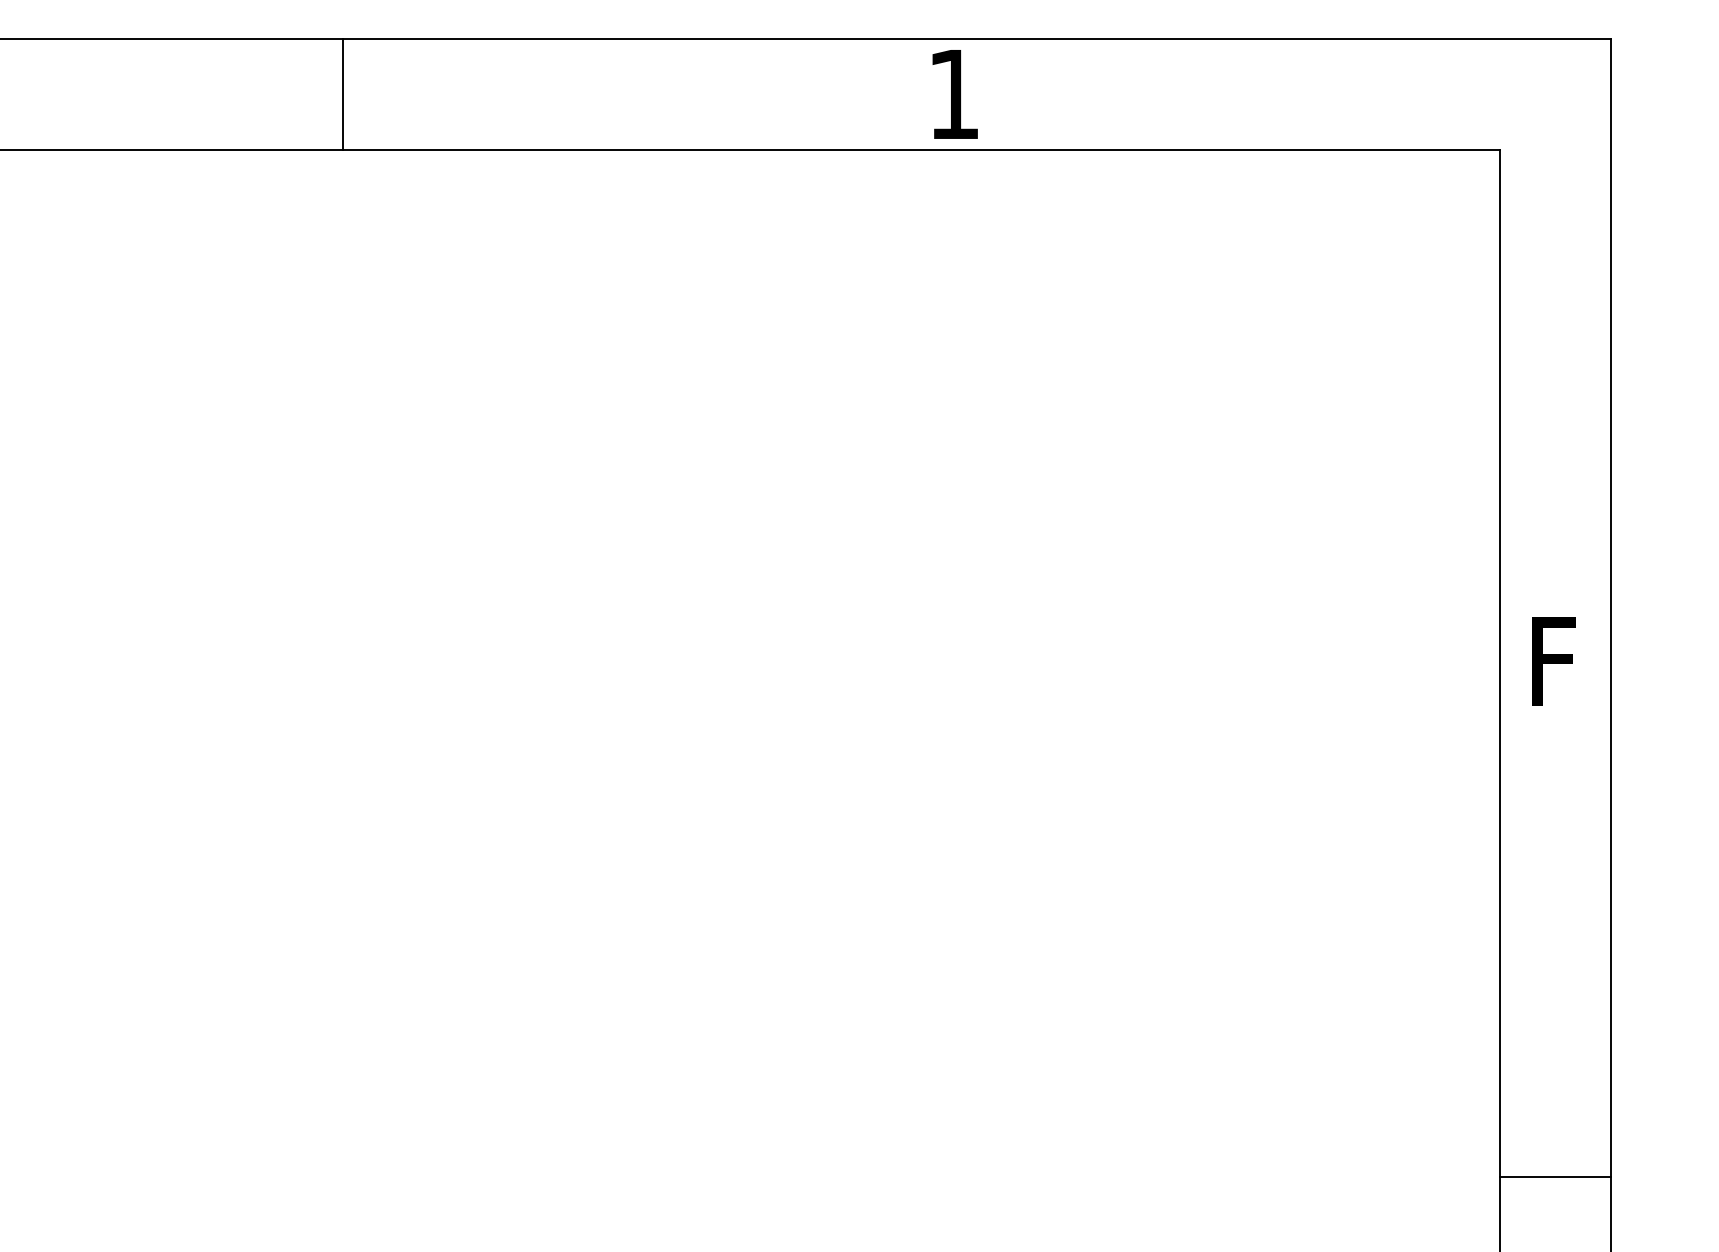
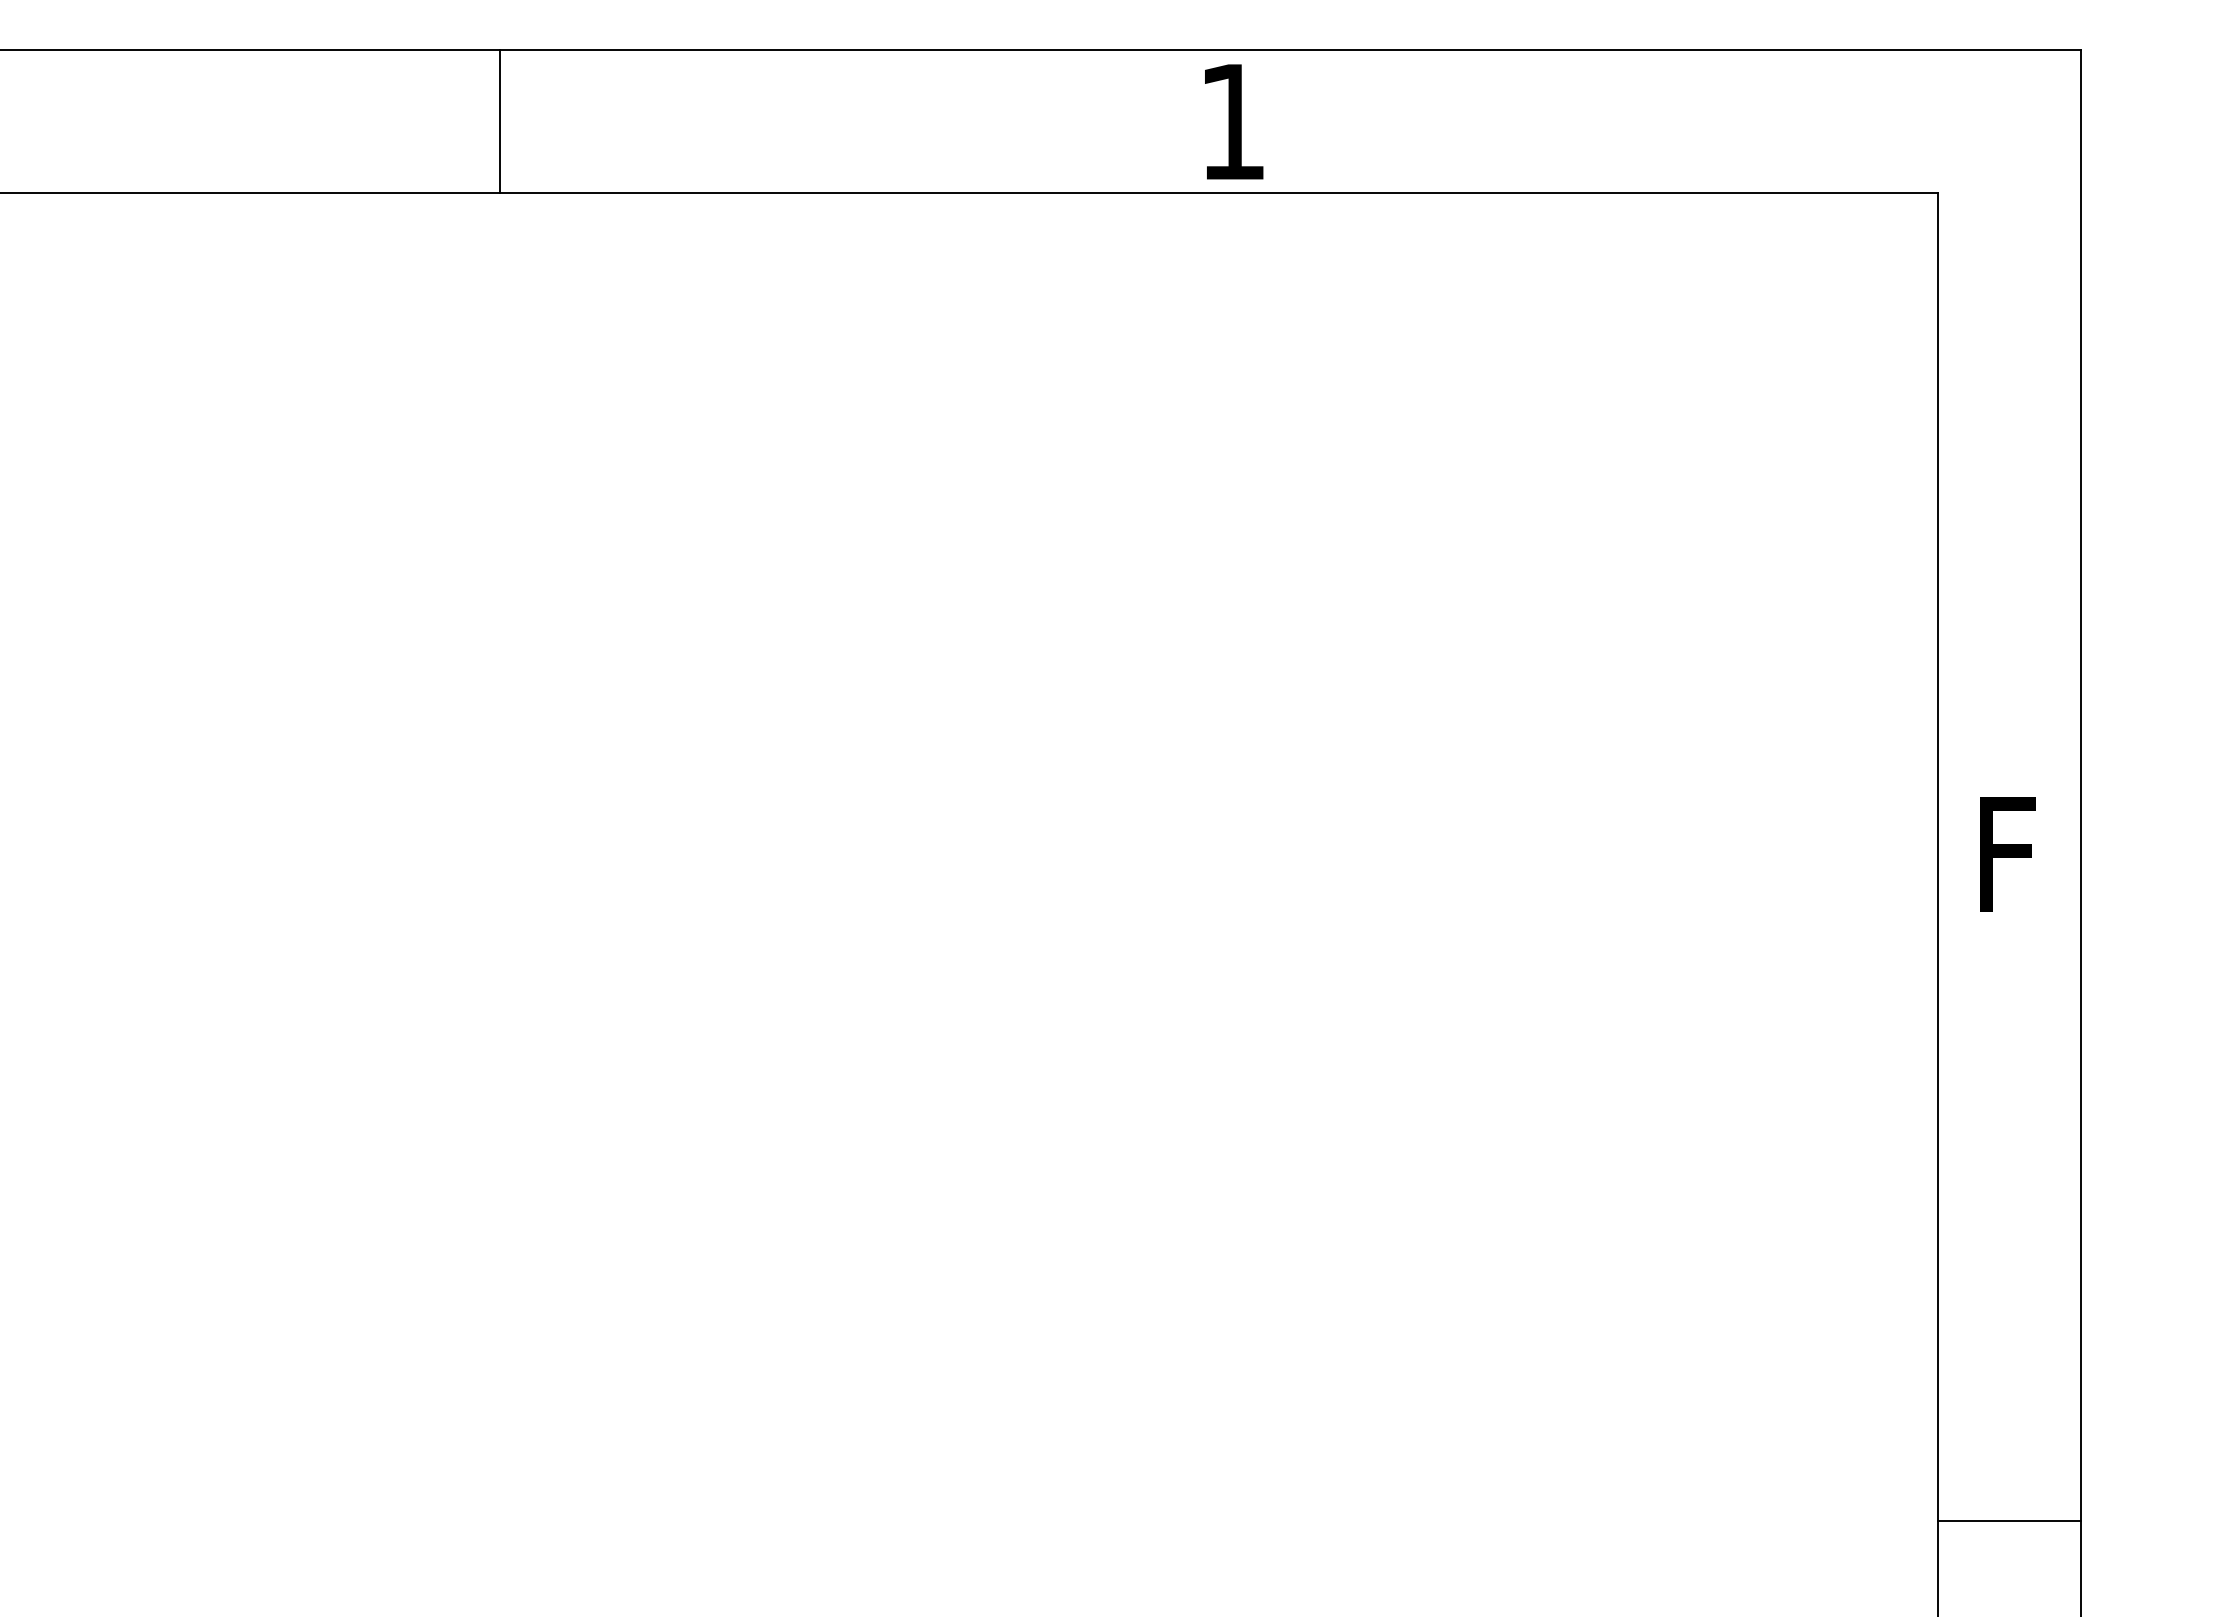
line: (343, 94) -> (500, 121), moved

